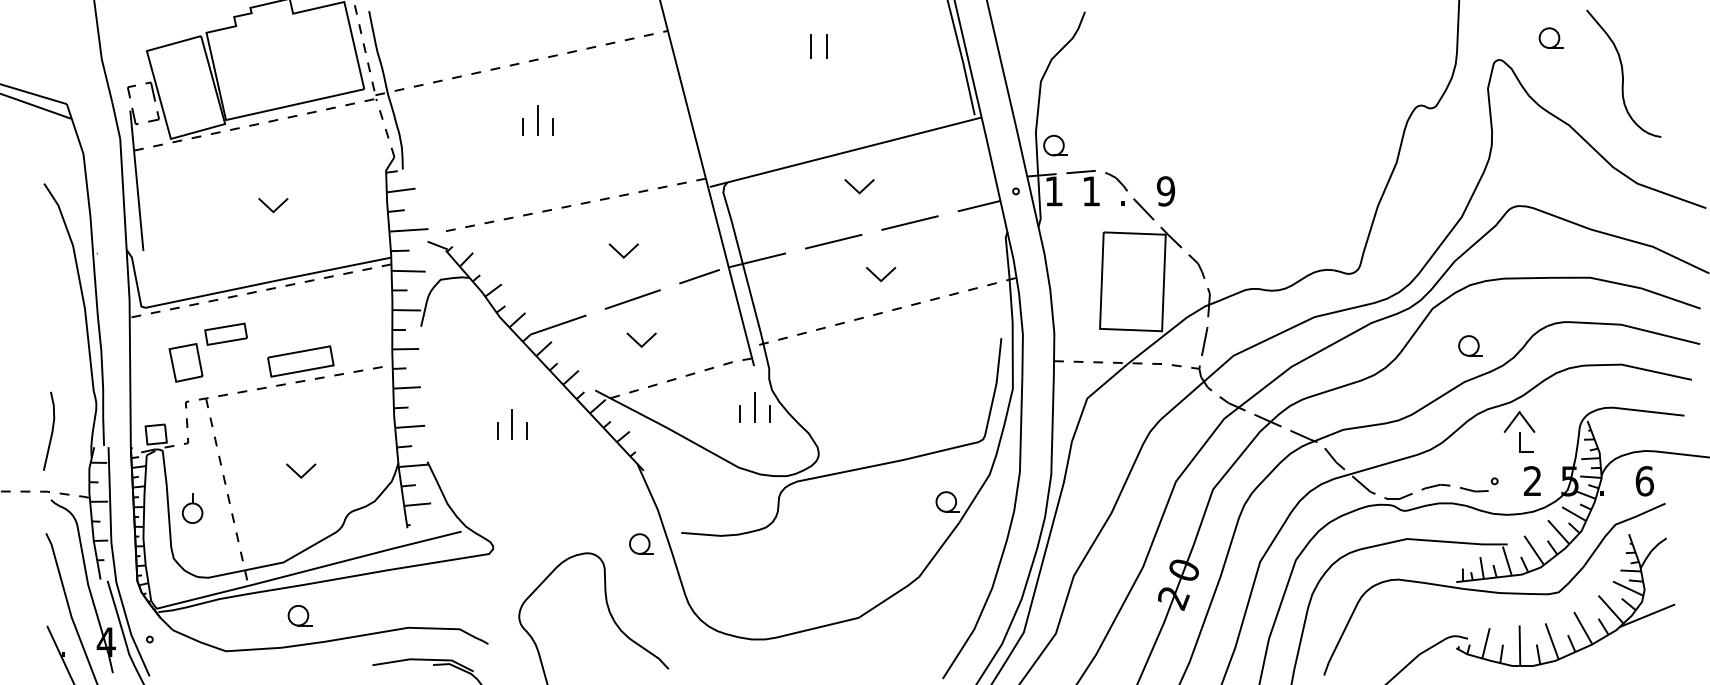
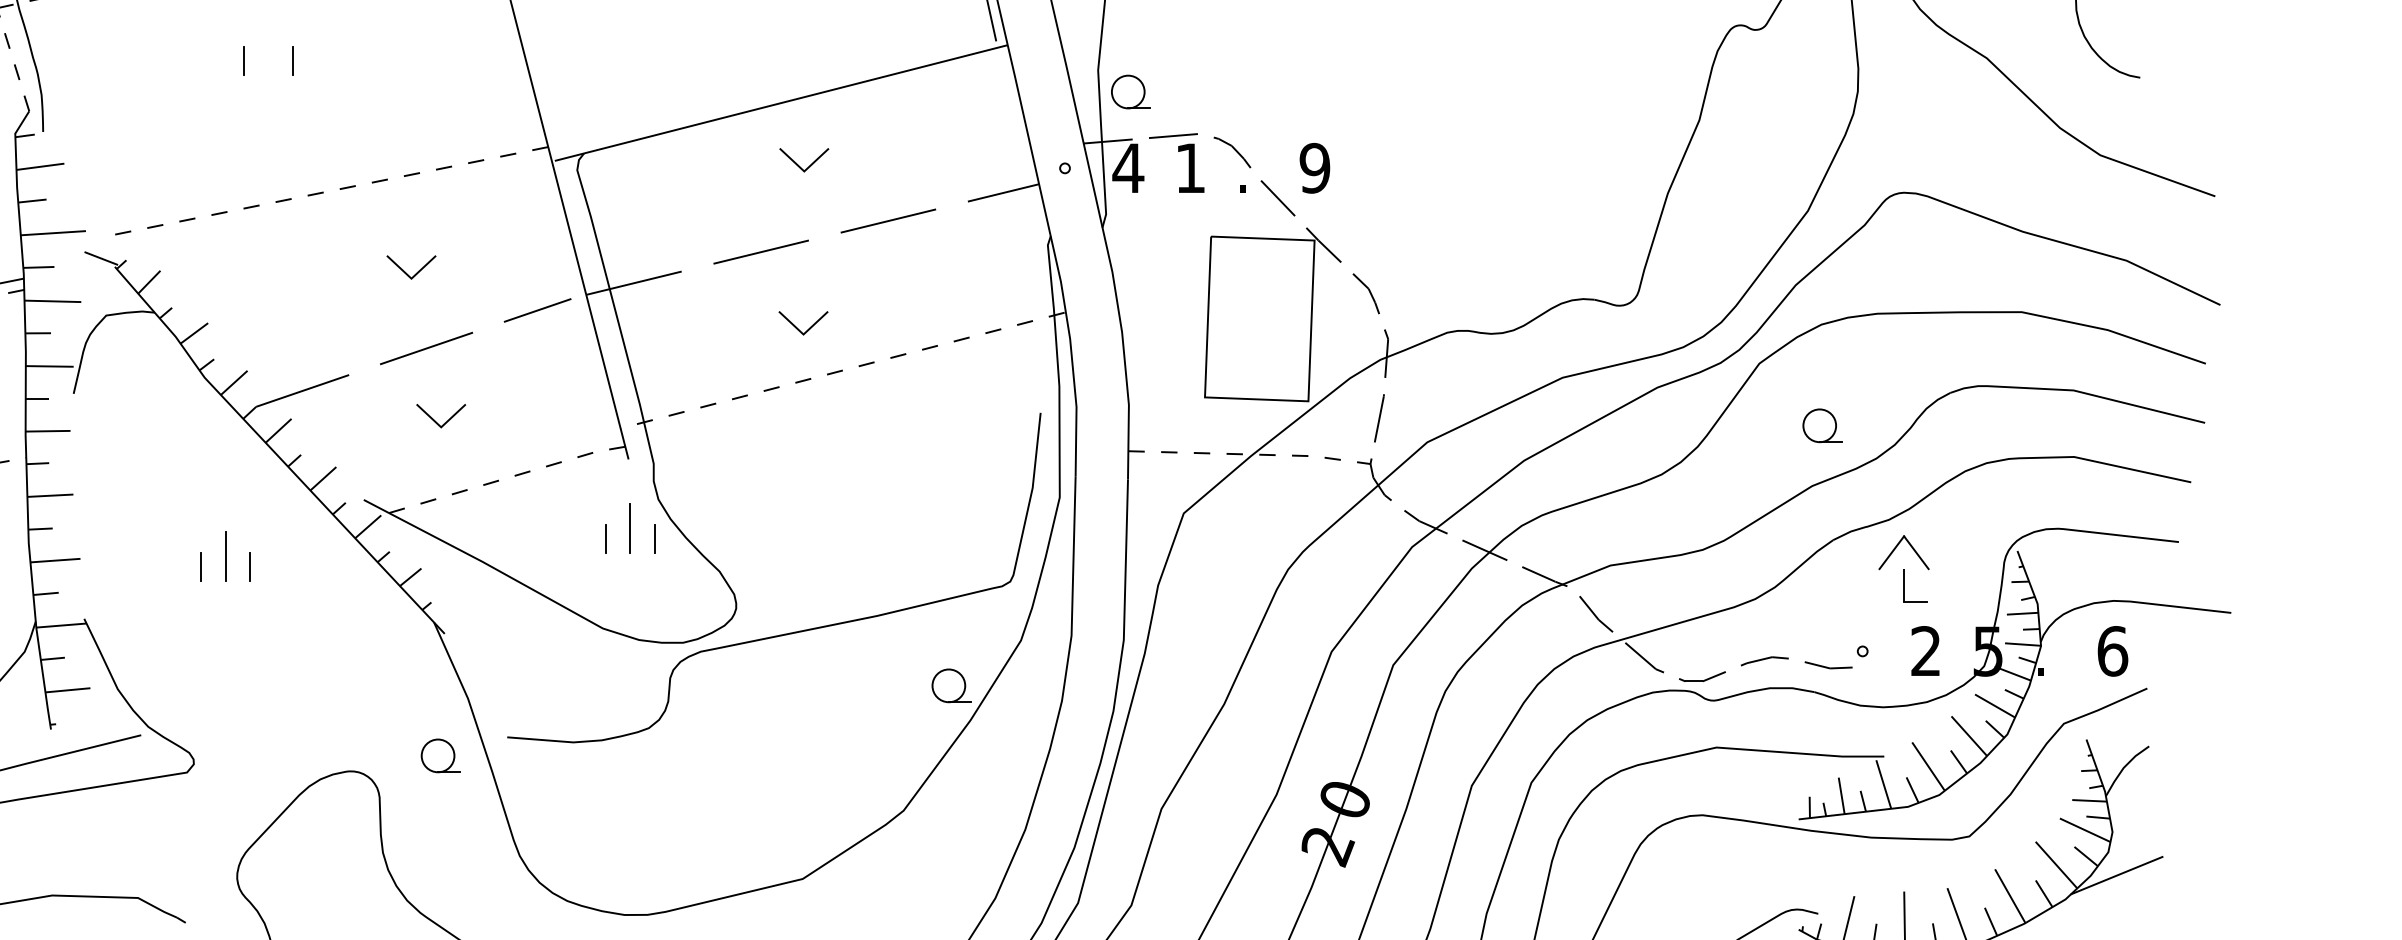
line: (538, 120) -> (269, 50), removed
text: (1053, 191) -> (1127, 168), 1 -> 4
line: (884, 276) -> (809, 326), moved

